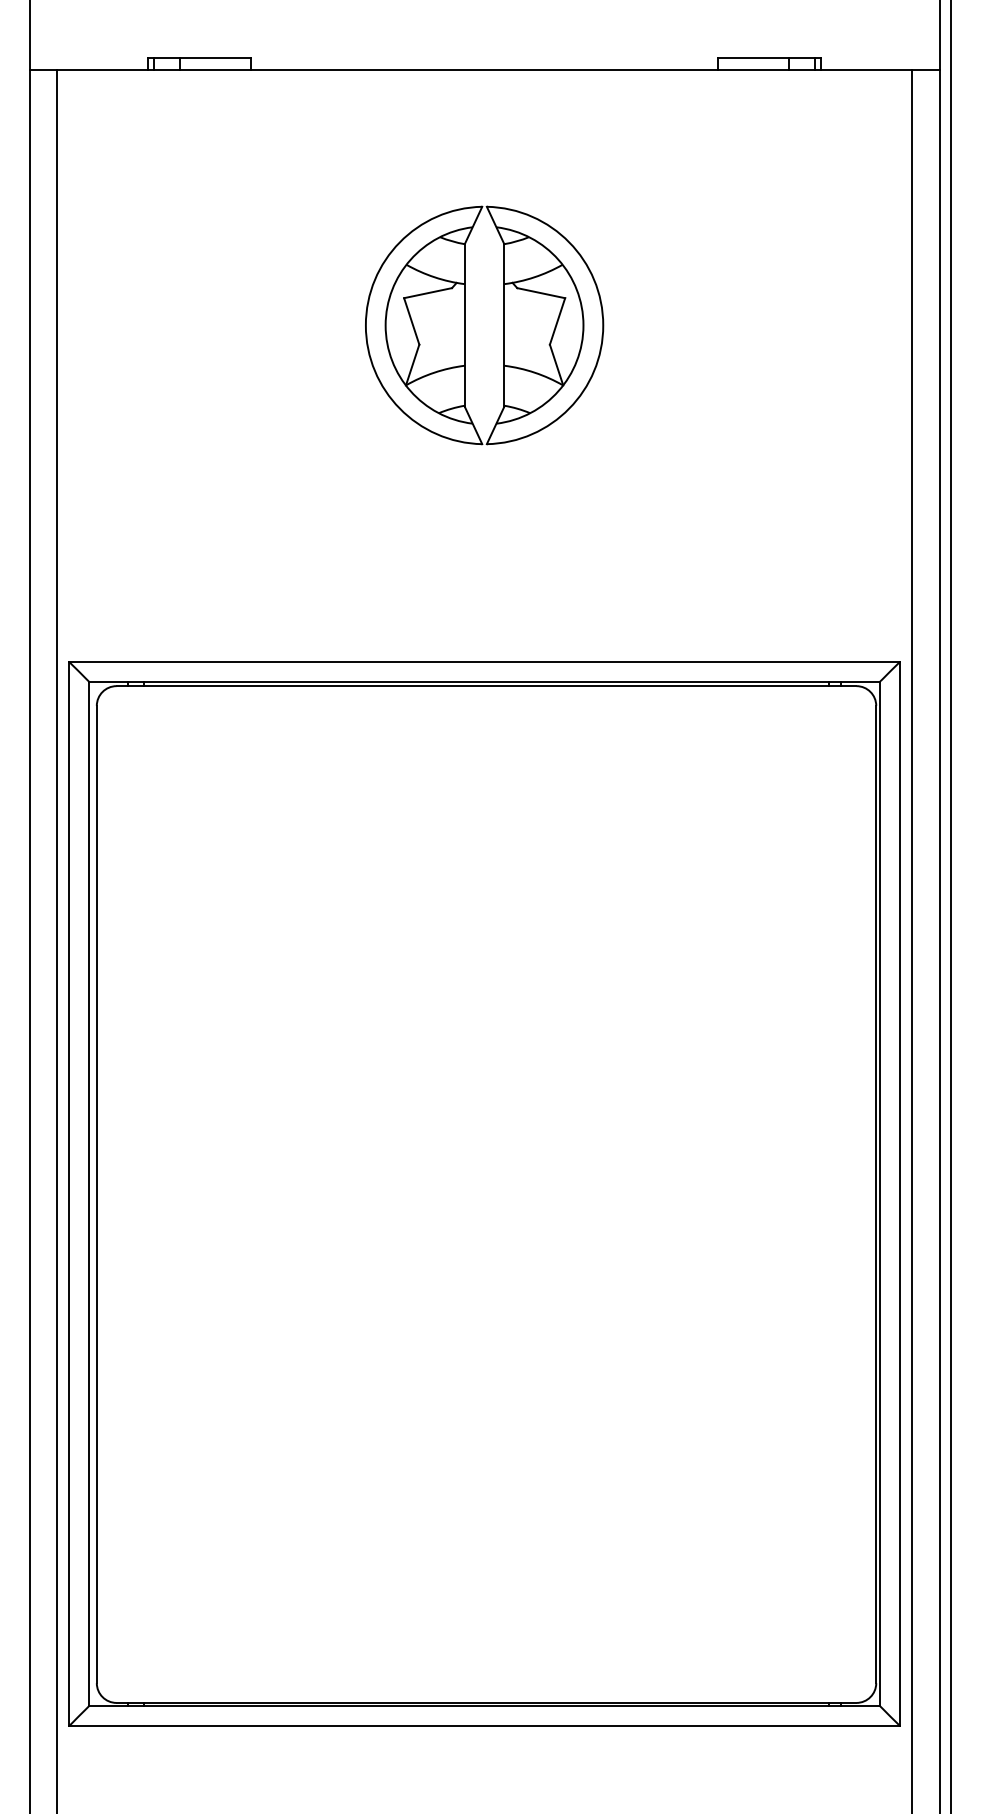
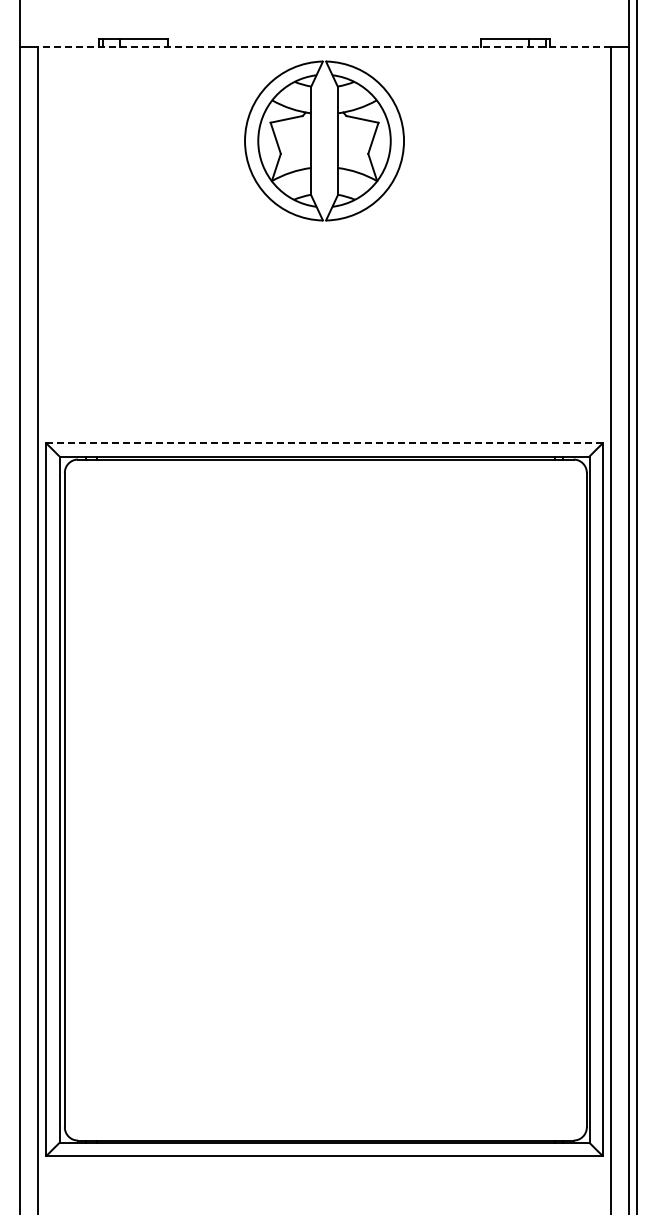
line: (484, 70) -> (324, 47), solid -> dashed
part: (465, 324) -> (311, 140), moved
line: (486, 662) -> (325, 443), solid -> dashed

